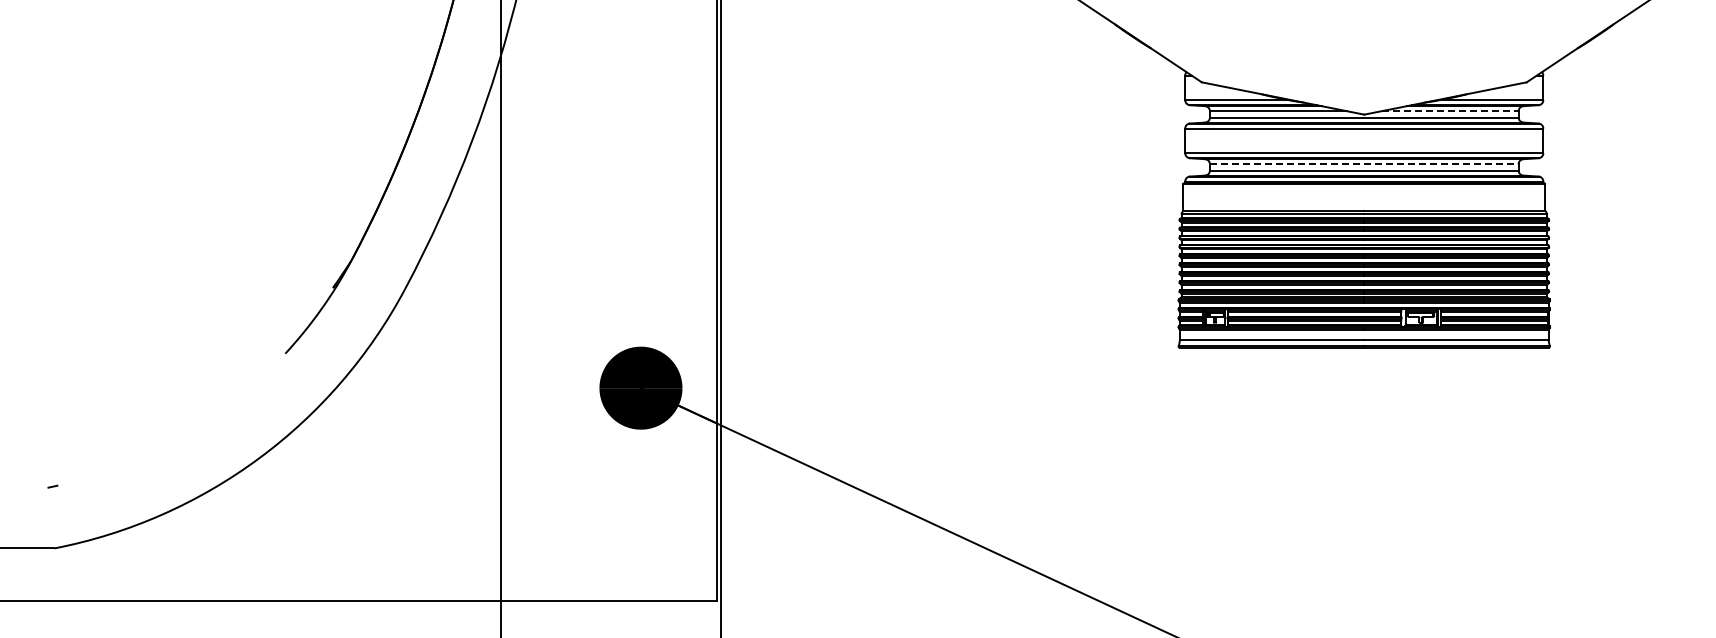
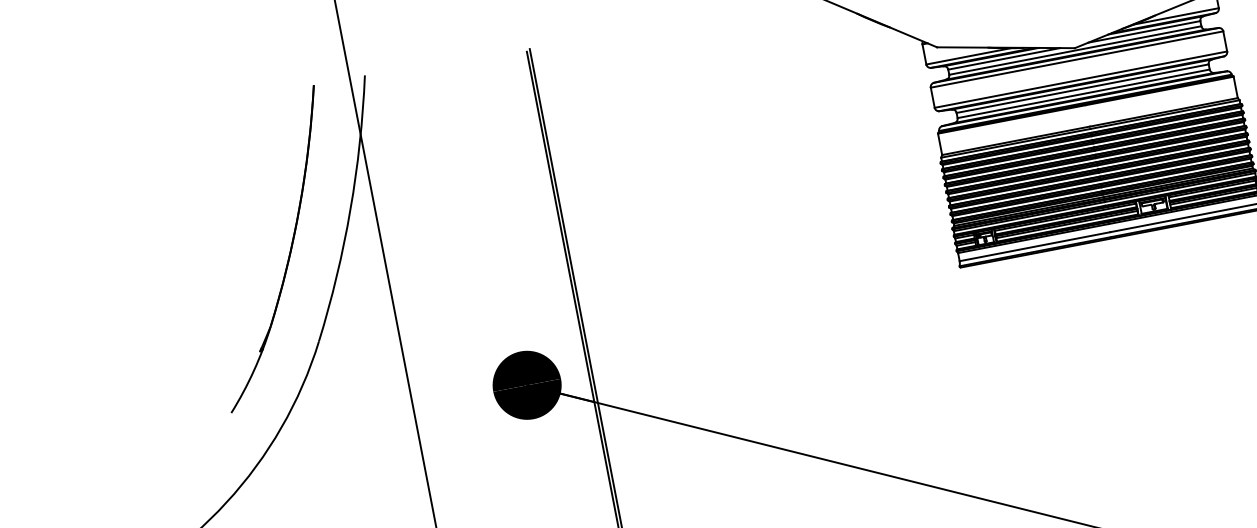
line: (1450, 111) -> (1144, 32), dashed -> solid
line: (1364, 164) -> (1082, 88), dashed -> solid

